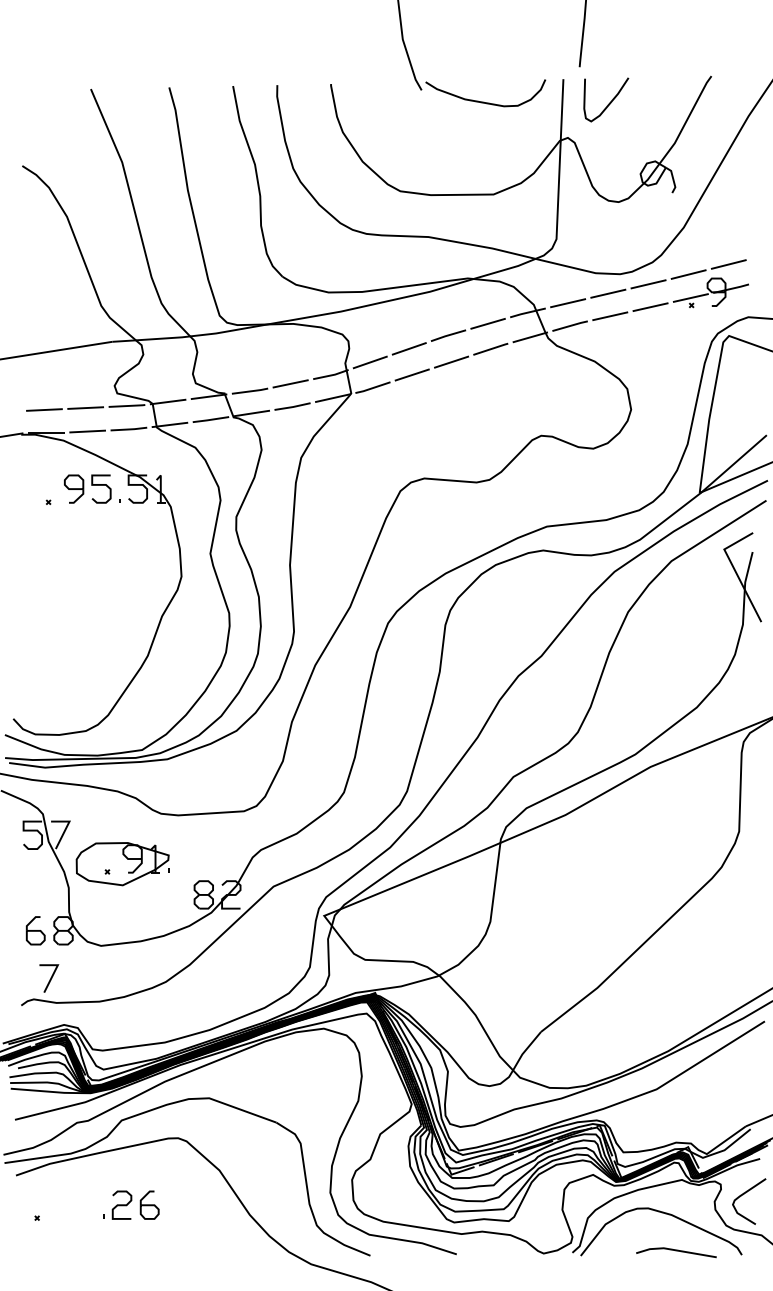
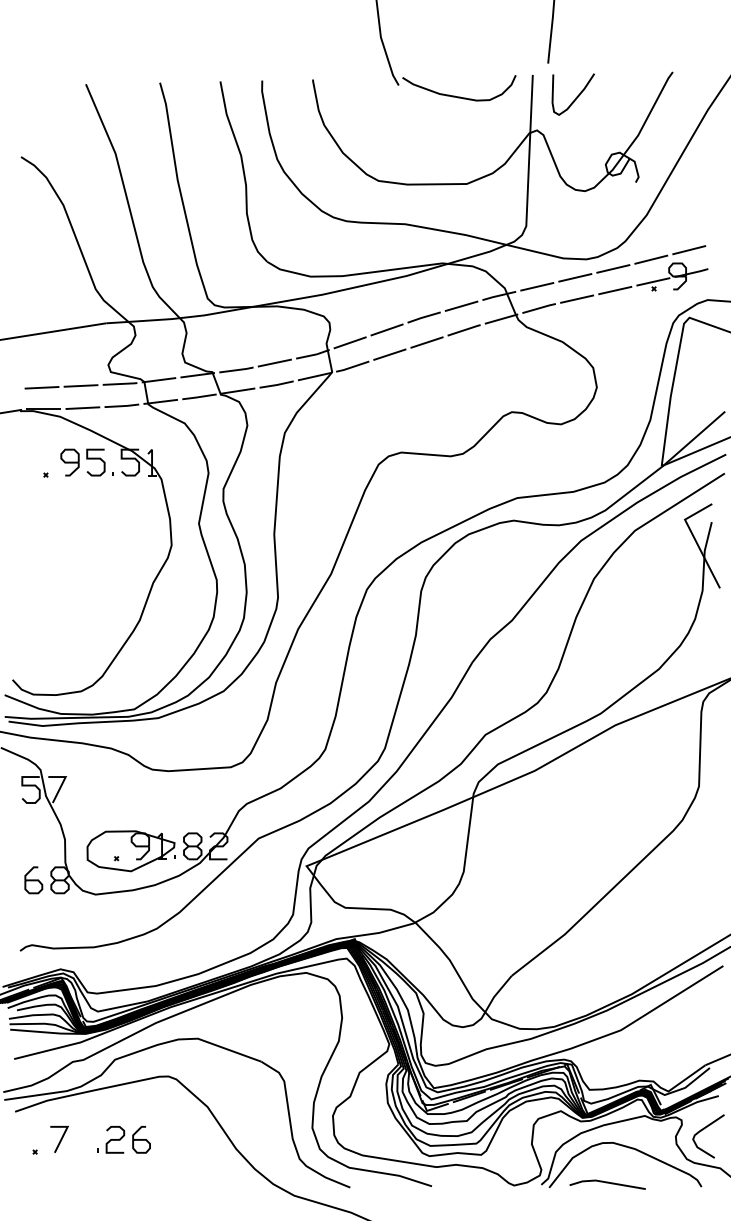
part: (122, 864) -> (130, 851), moved
line: (50, 978) -> (60, 1139), moved
line: (676, 1251) -> (607, 1183), moved

